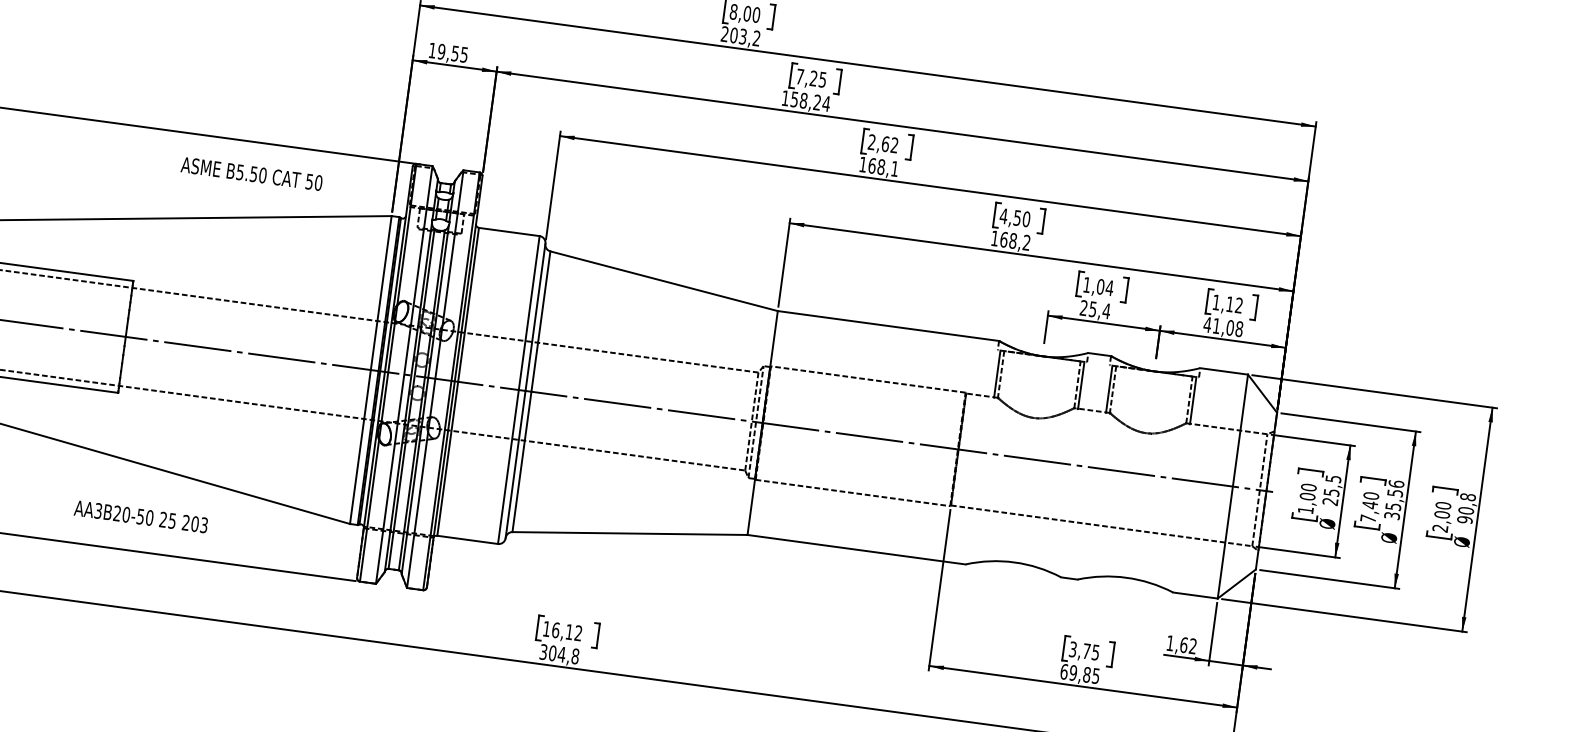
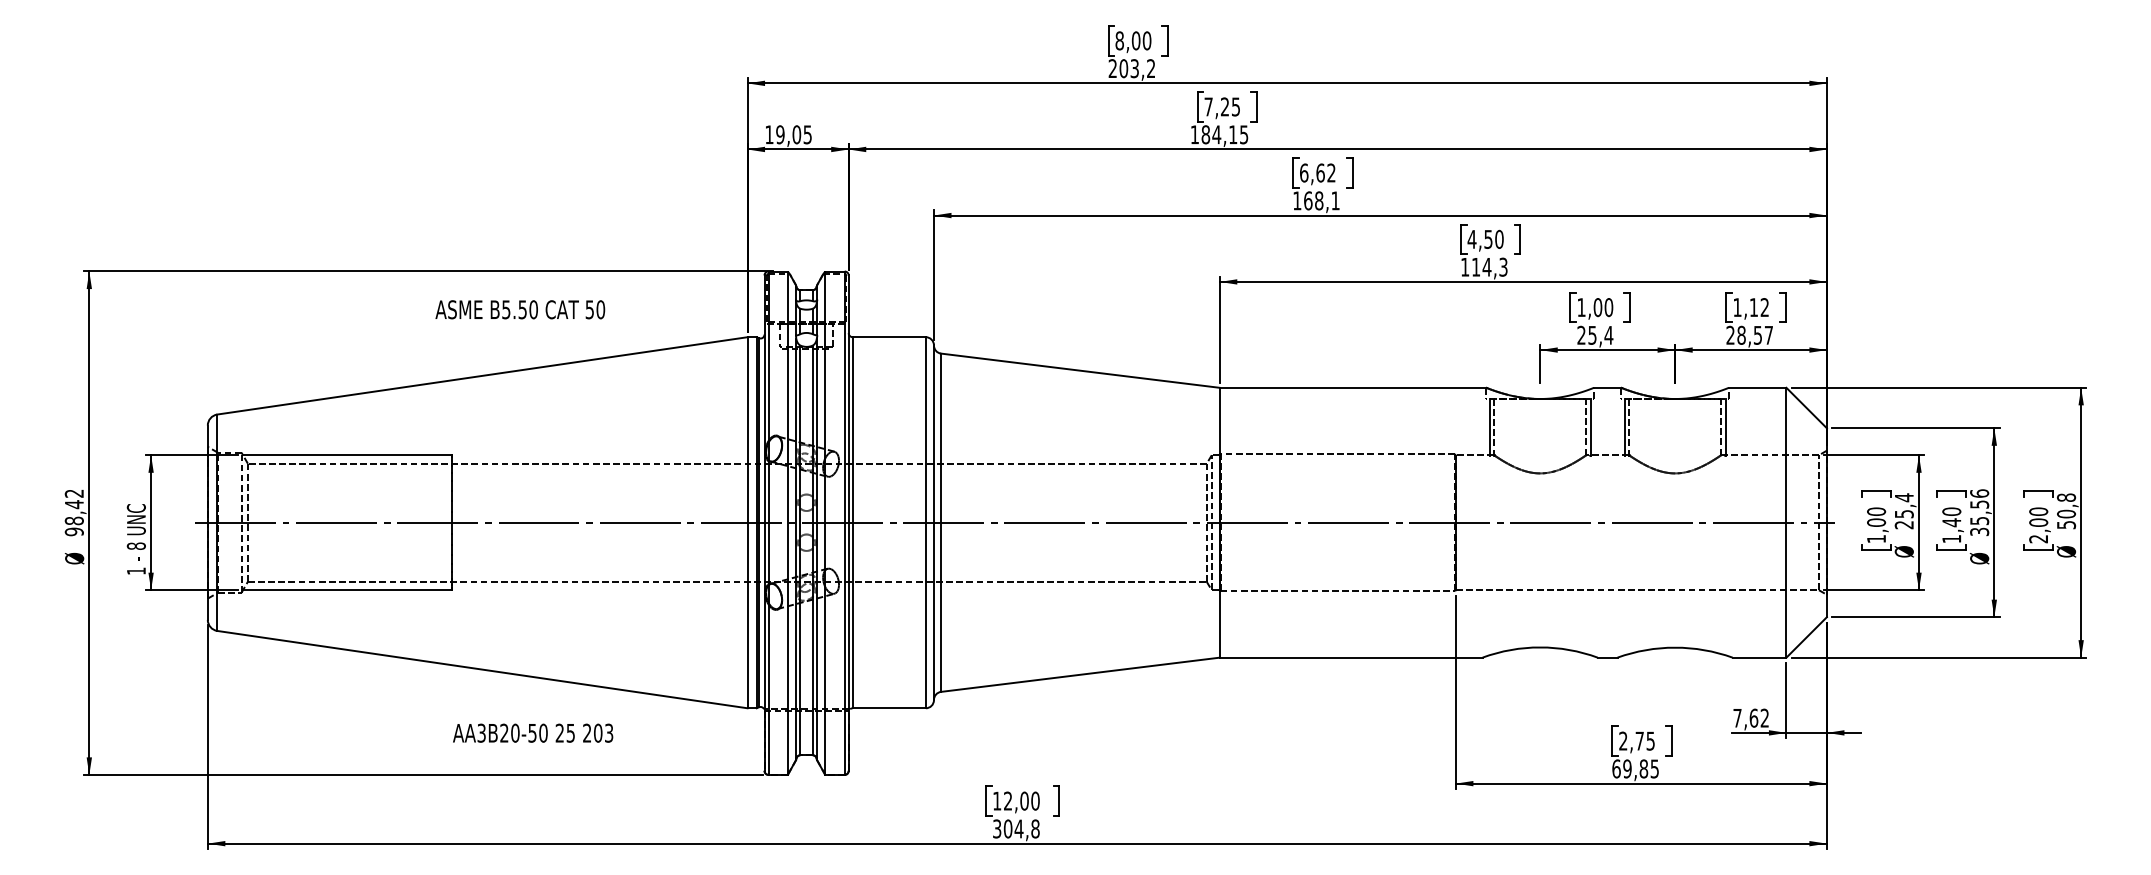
text: (455, 53) -> (796, 134), 19,55 -> 19,05
text: (810, 101) -> (1224, 134), 158,24 -> 184,15
text: (872, 141) -> (1304, 172), 2,62 -> 6,62
text: (252, 173) -> (520, 309), moved
text: (1015, 240) -> (1489, 266), 168,2 -> 114,3
text: (1109, 288) -> (1608, 307), 1,04 -> 1,00
text: (1223, 326) -> (1749, 334), 41,08 -> 28,57
text: (1333, 478) -> (1904, 497), 25,5 -> 25,4
text: (141, 516) -> (533, 732), moved
text: (1367, 519) -> (1951, 539), 7,40 -> 1,40
text: (1465, 519) -> (2066, 524), 90,8 -> 50,8
text: (567, 631) -> (1021, 800), 16,12 -> 12,00
text: (1170, 643) -> (1737, 718), 1,62 -> 7,62
text: (1073, 649) -> (1623, 741), 3,75 -> 2,75

